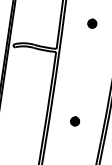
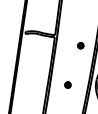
part: (91, 23) -> (80, 45), moved

